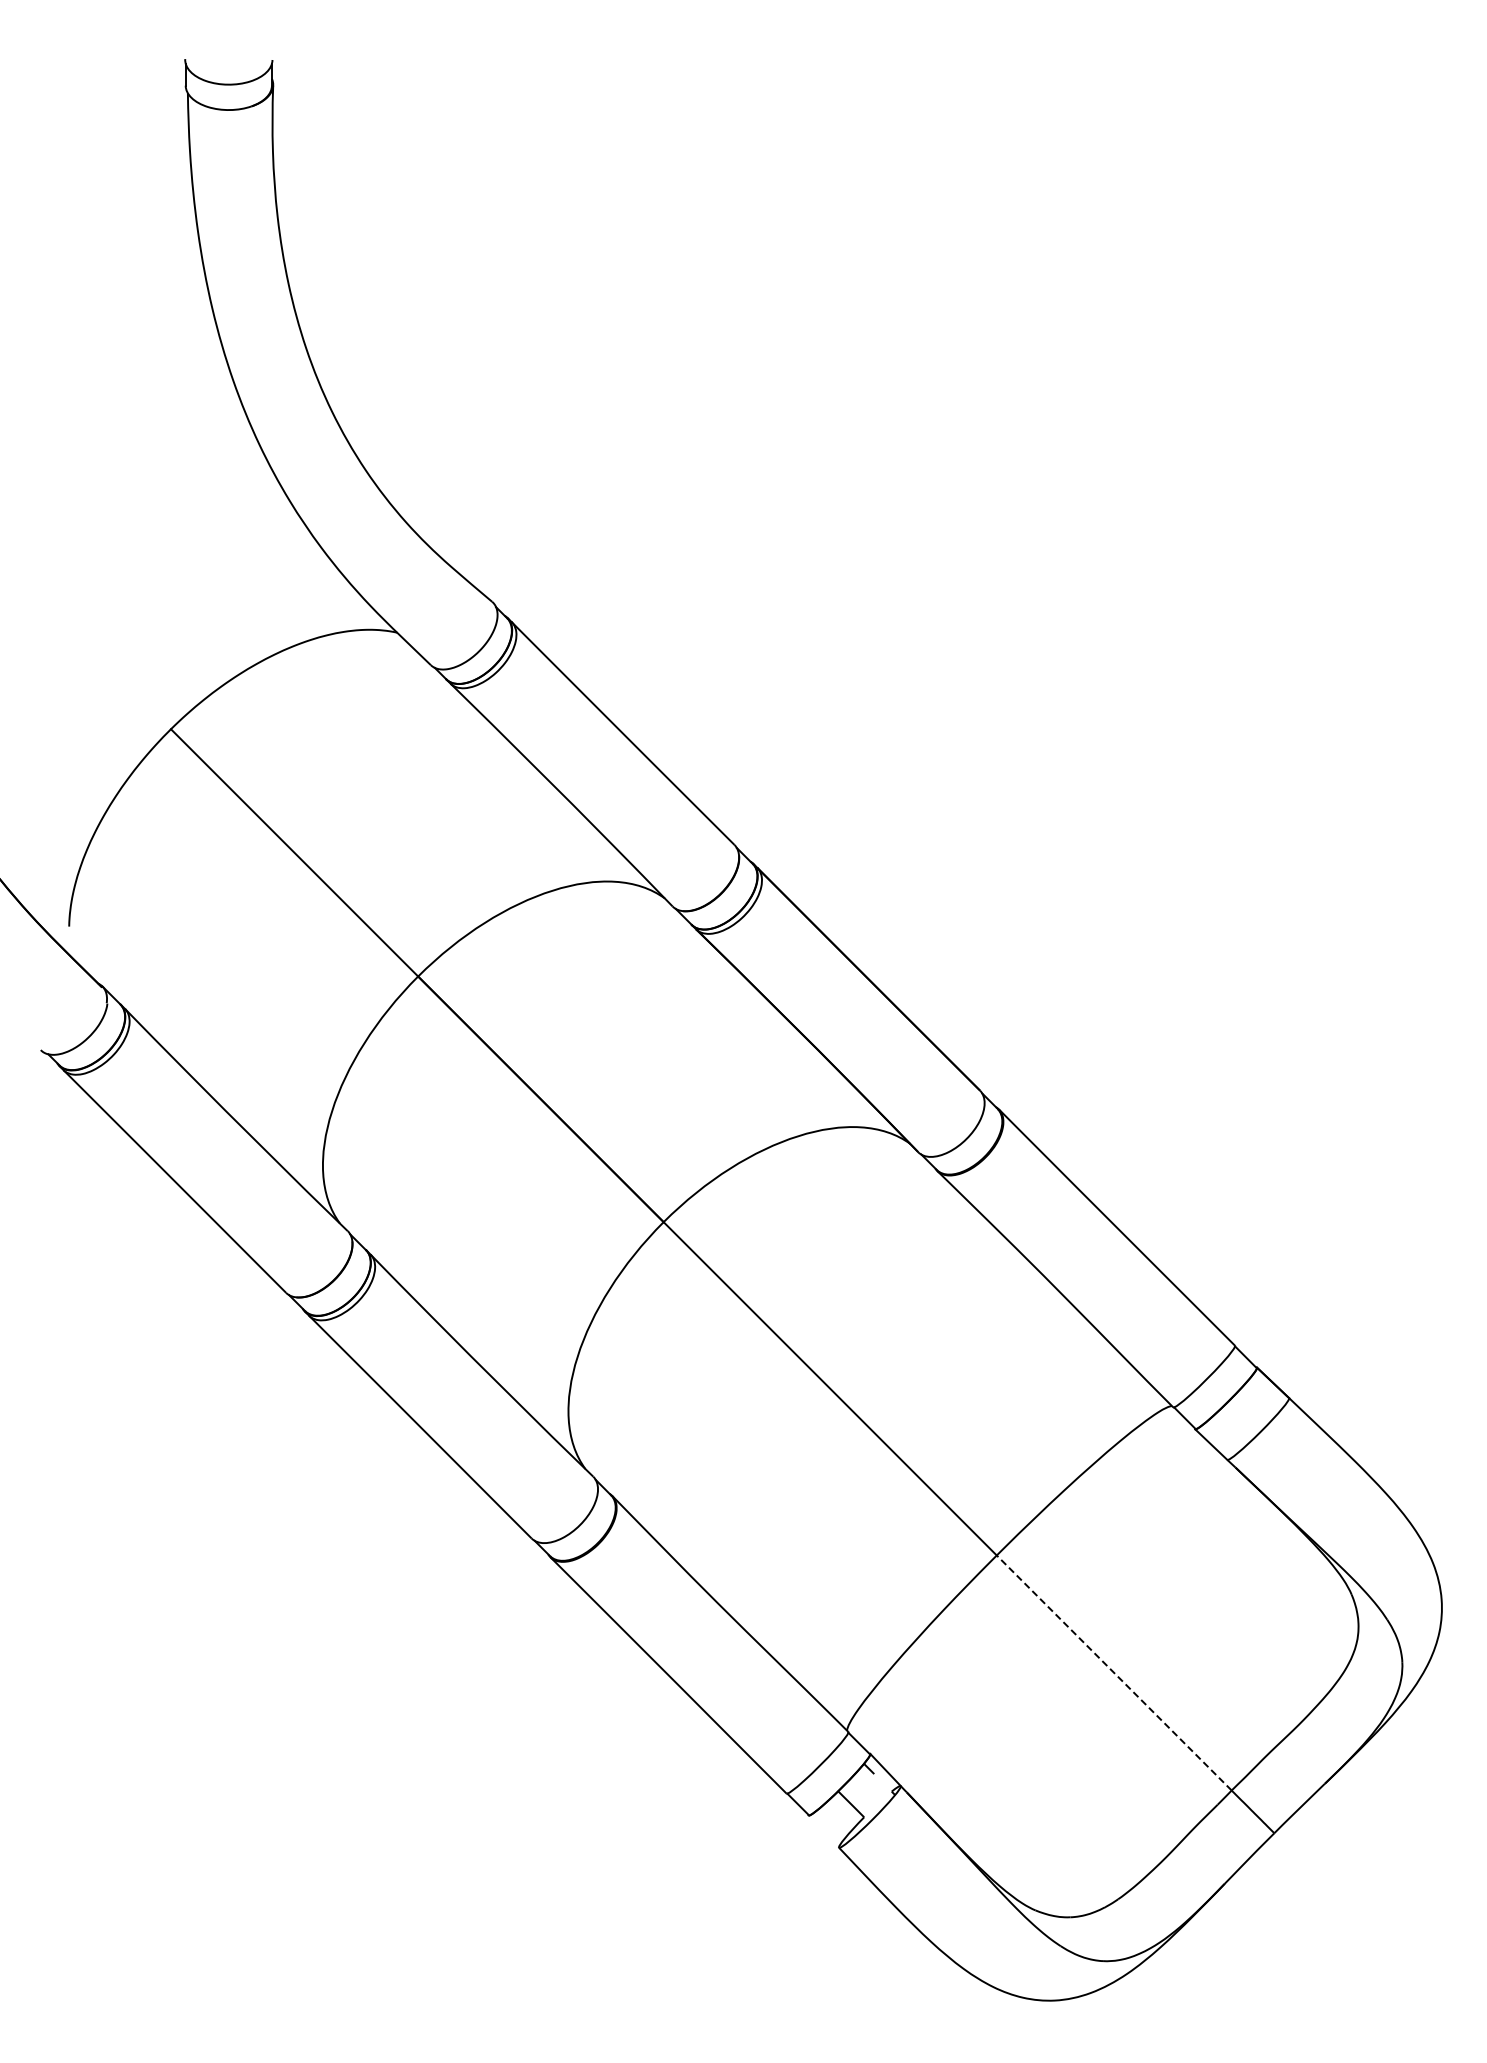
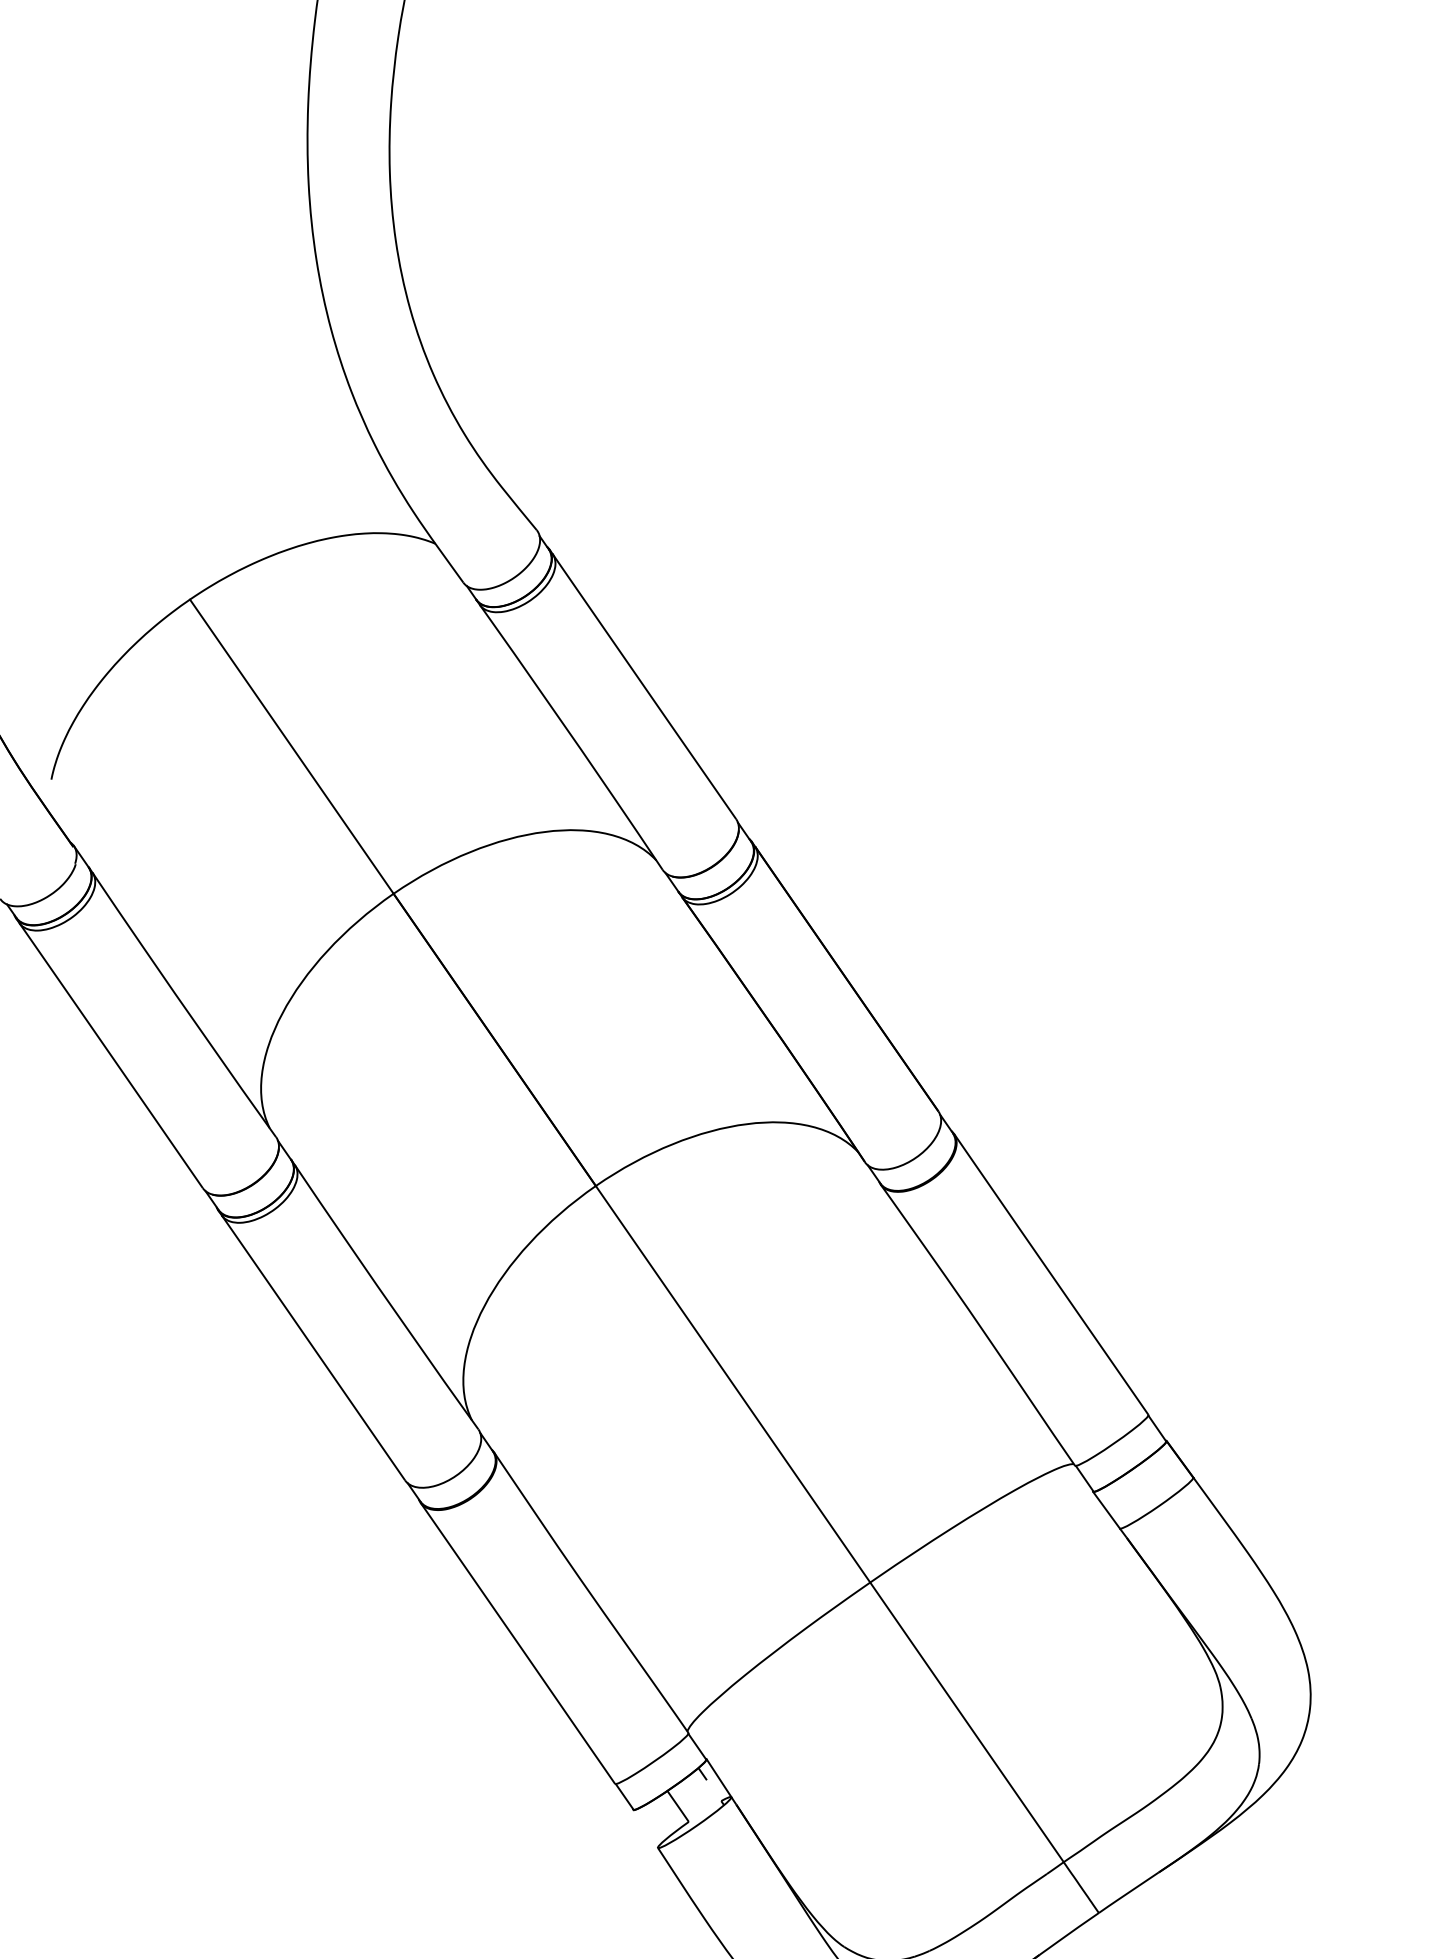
line: (1113, 1672) -> (966, 1721), dashed -> solid

